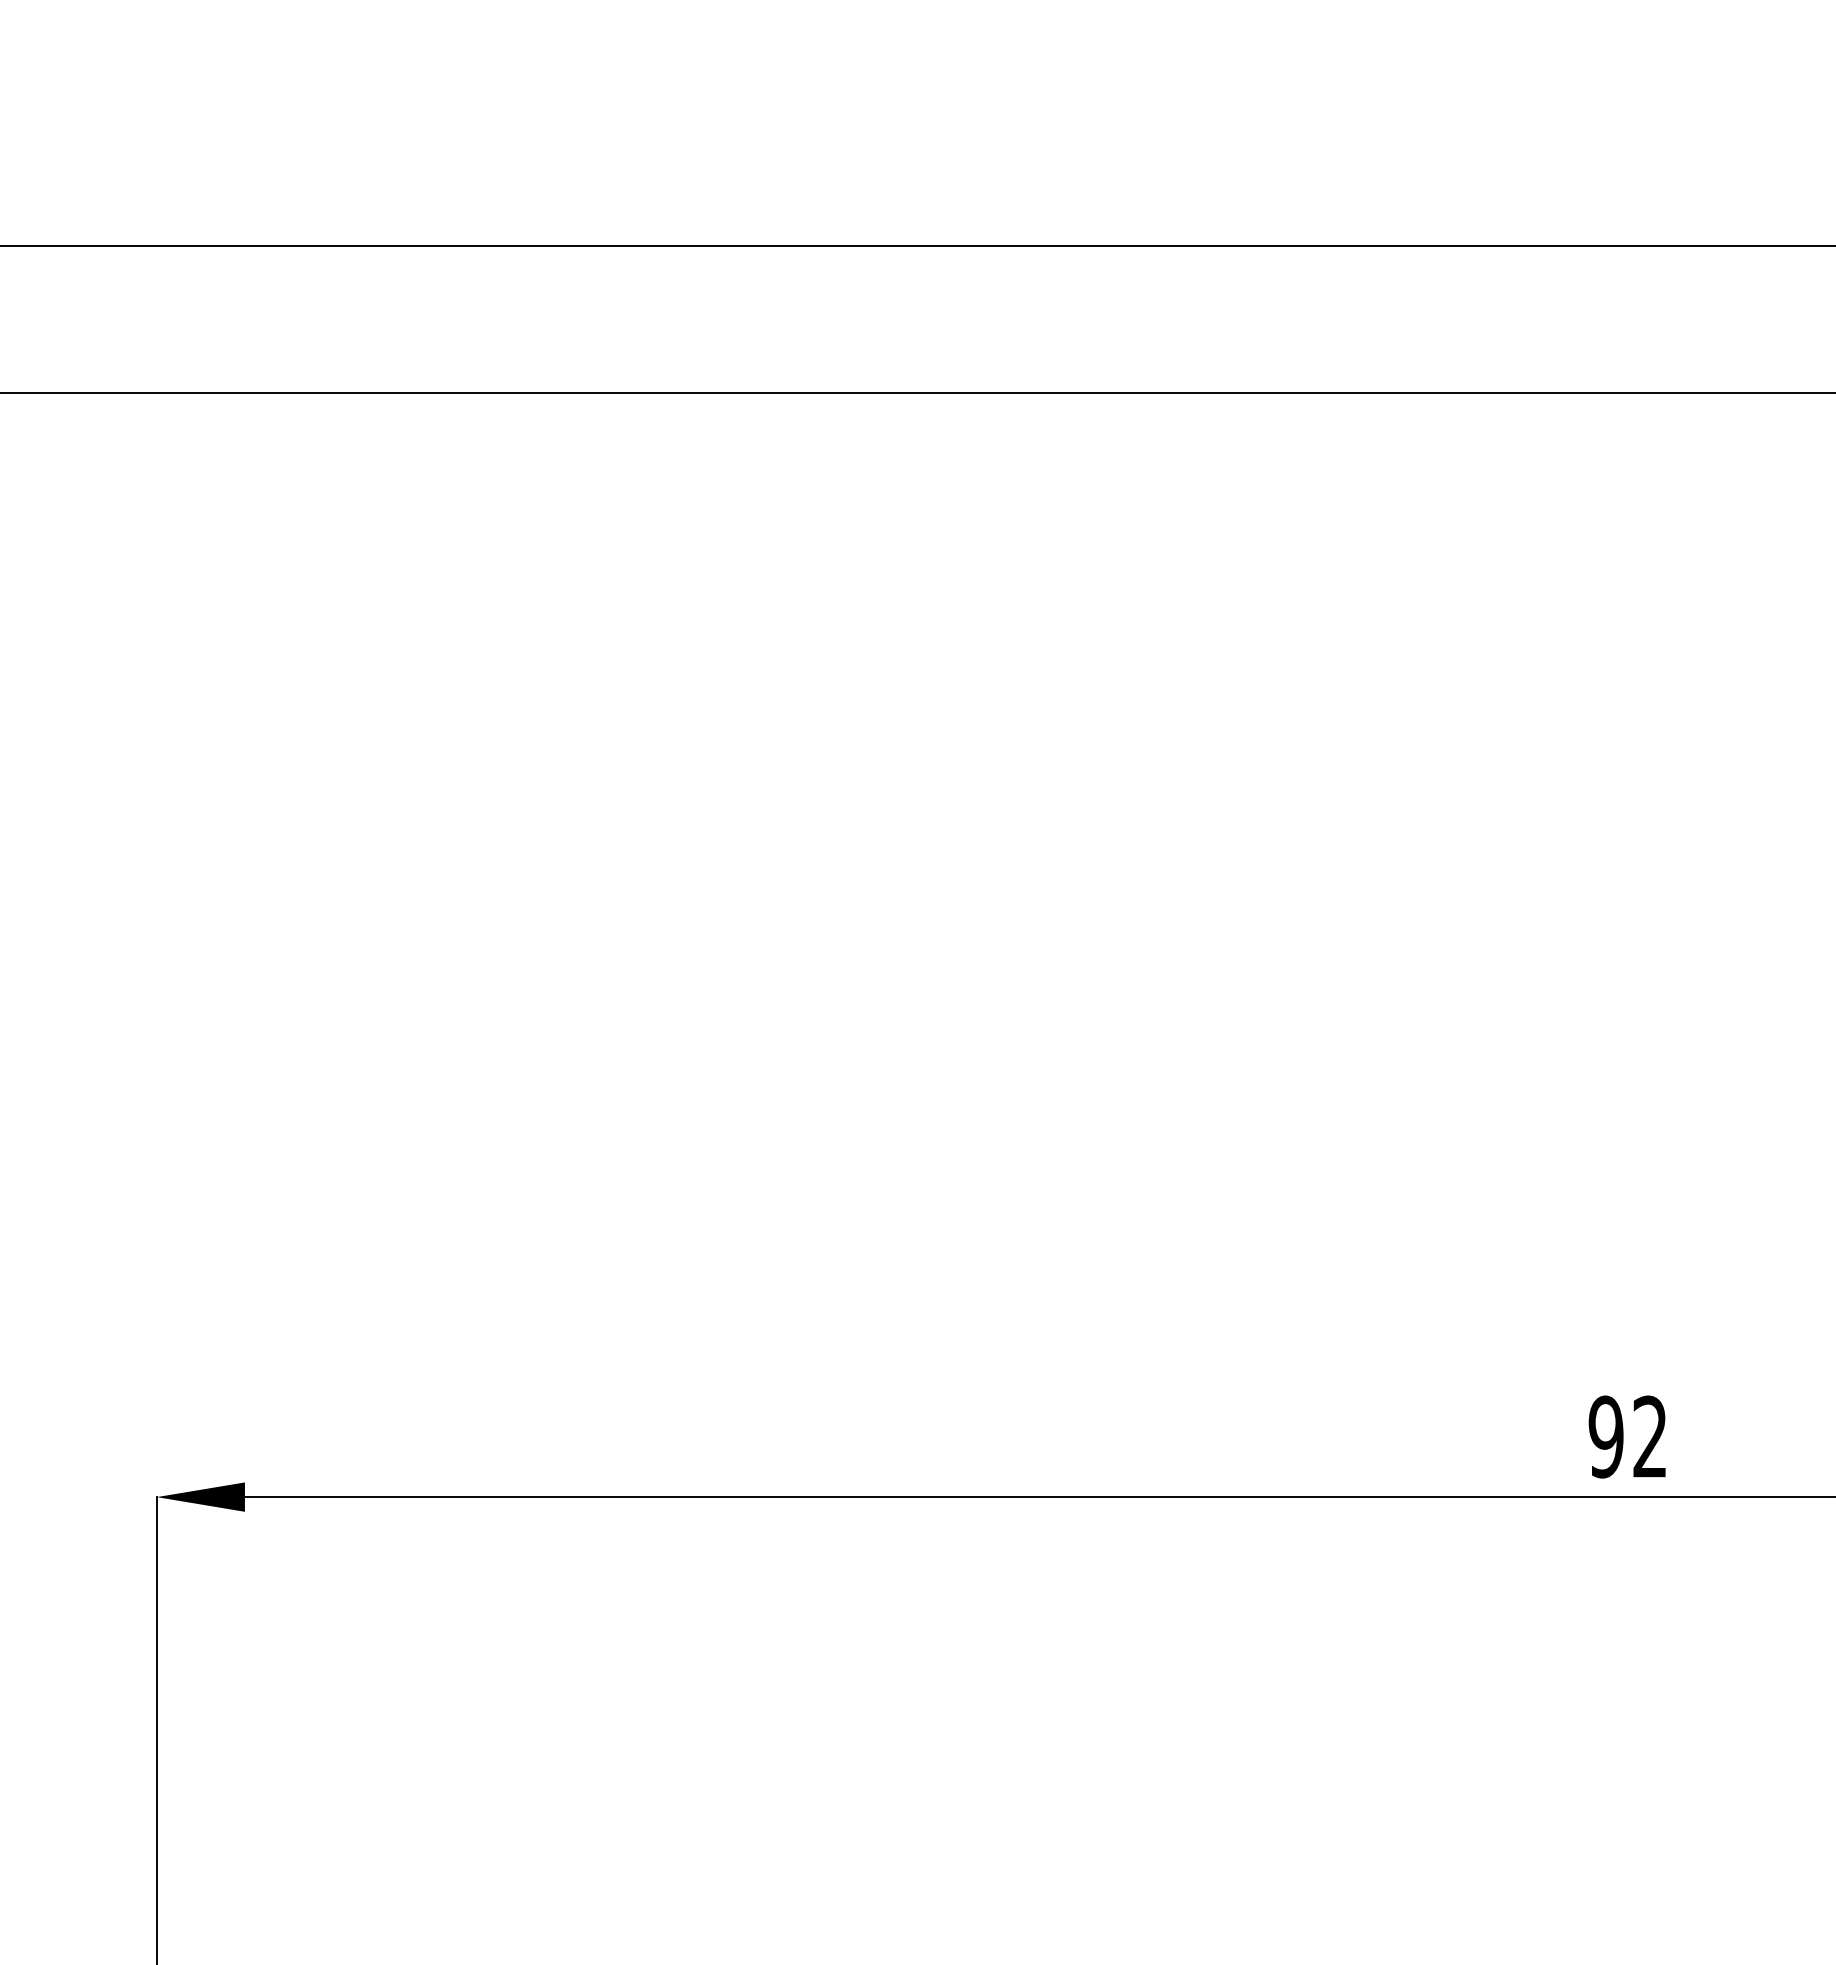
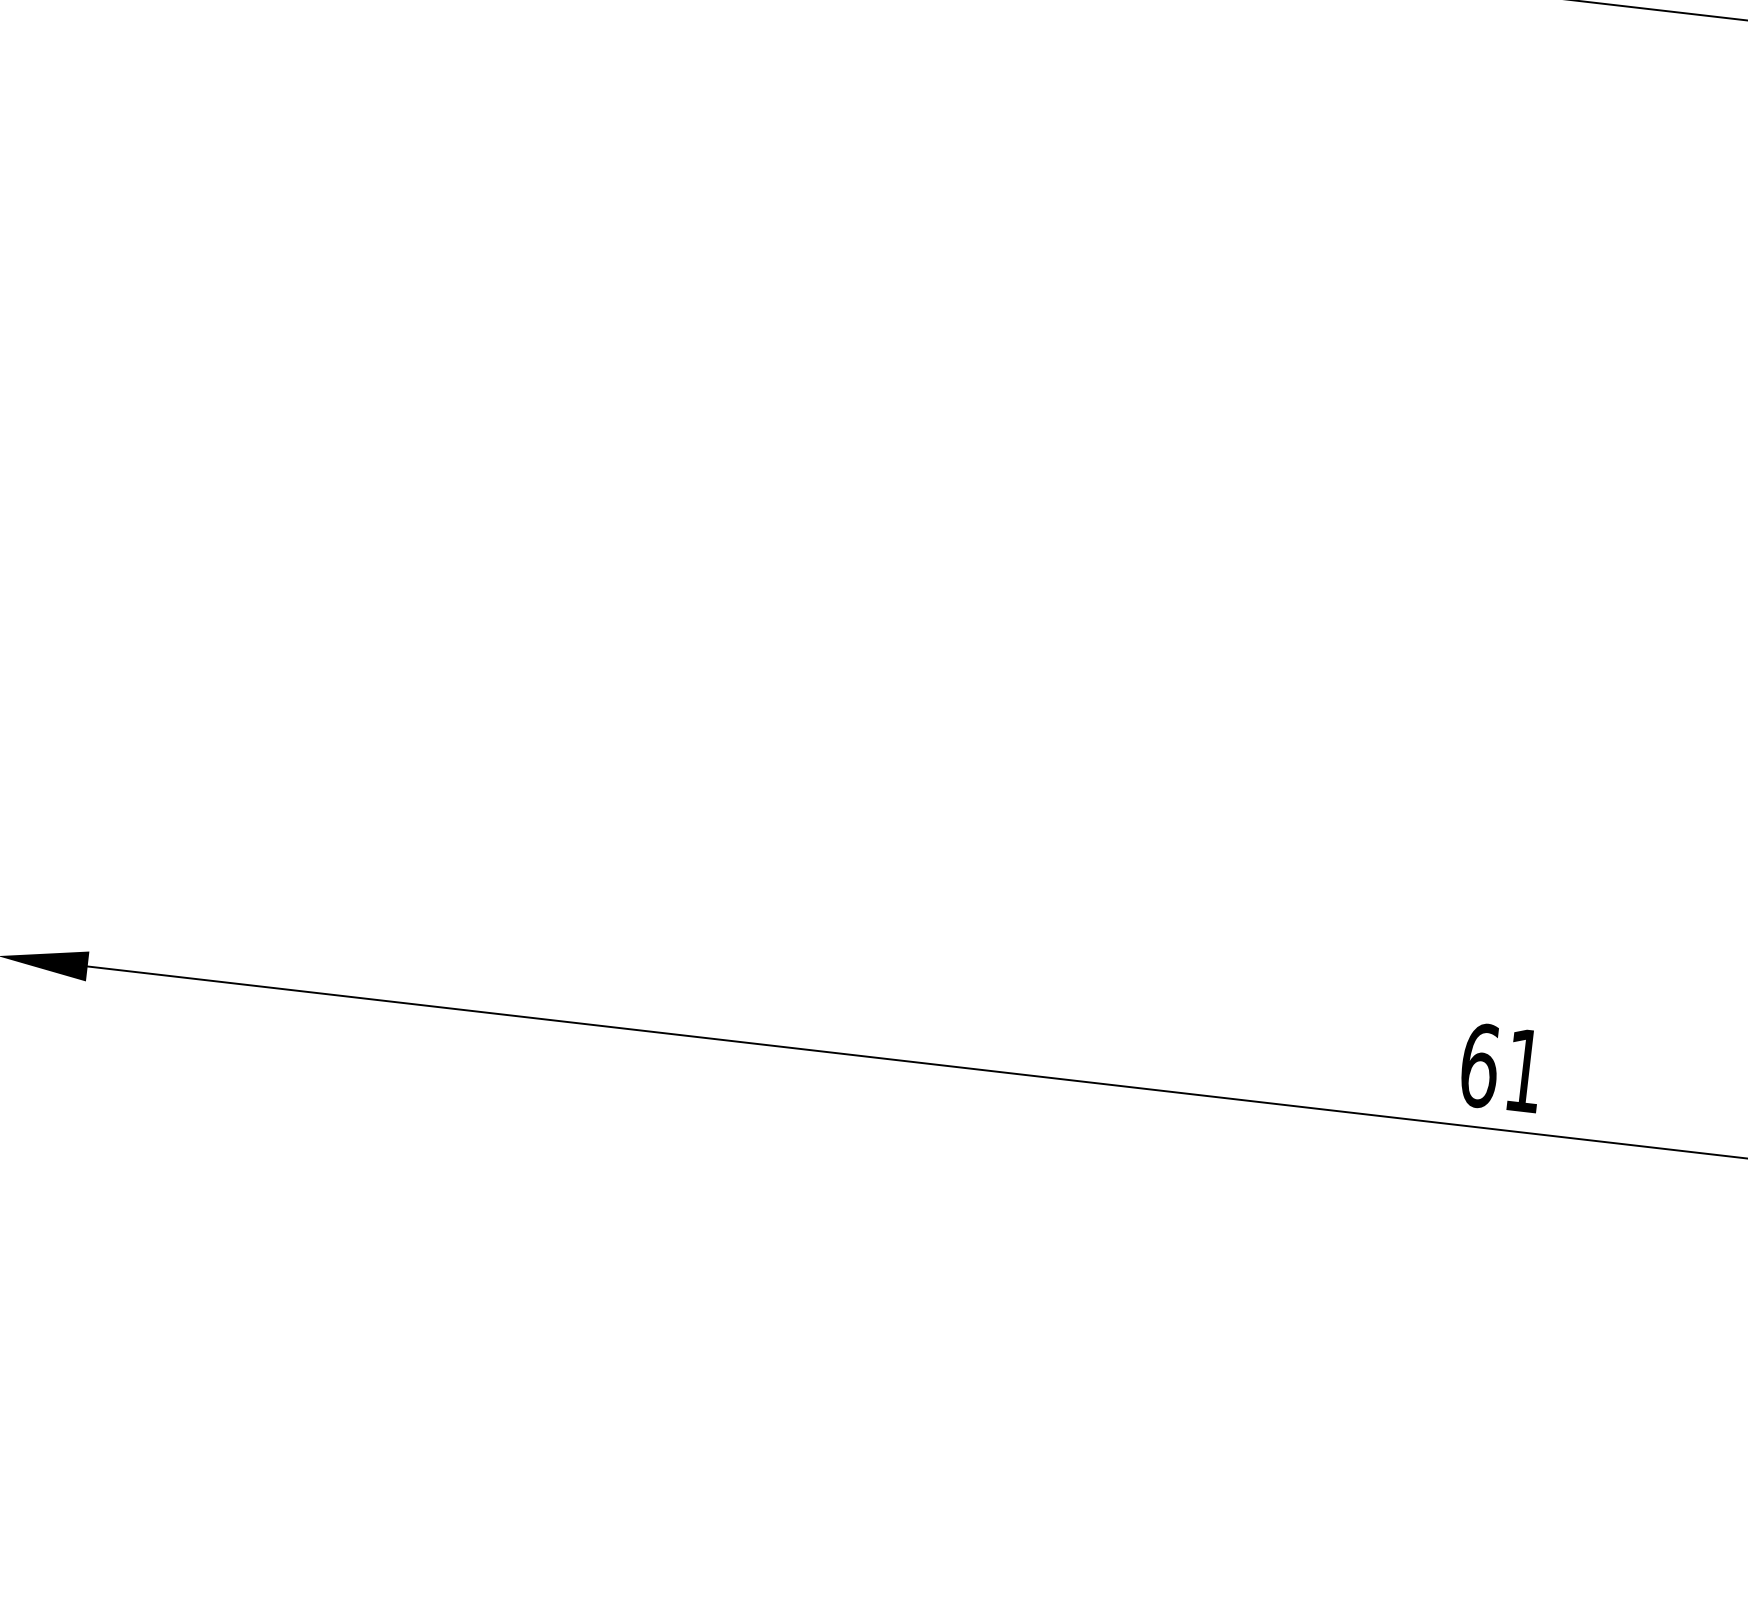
text: (1627, 1436) -> (1501, 1067), 92 -> 61

